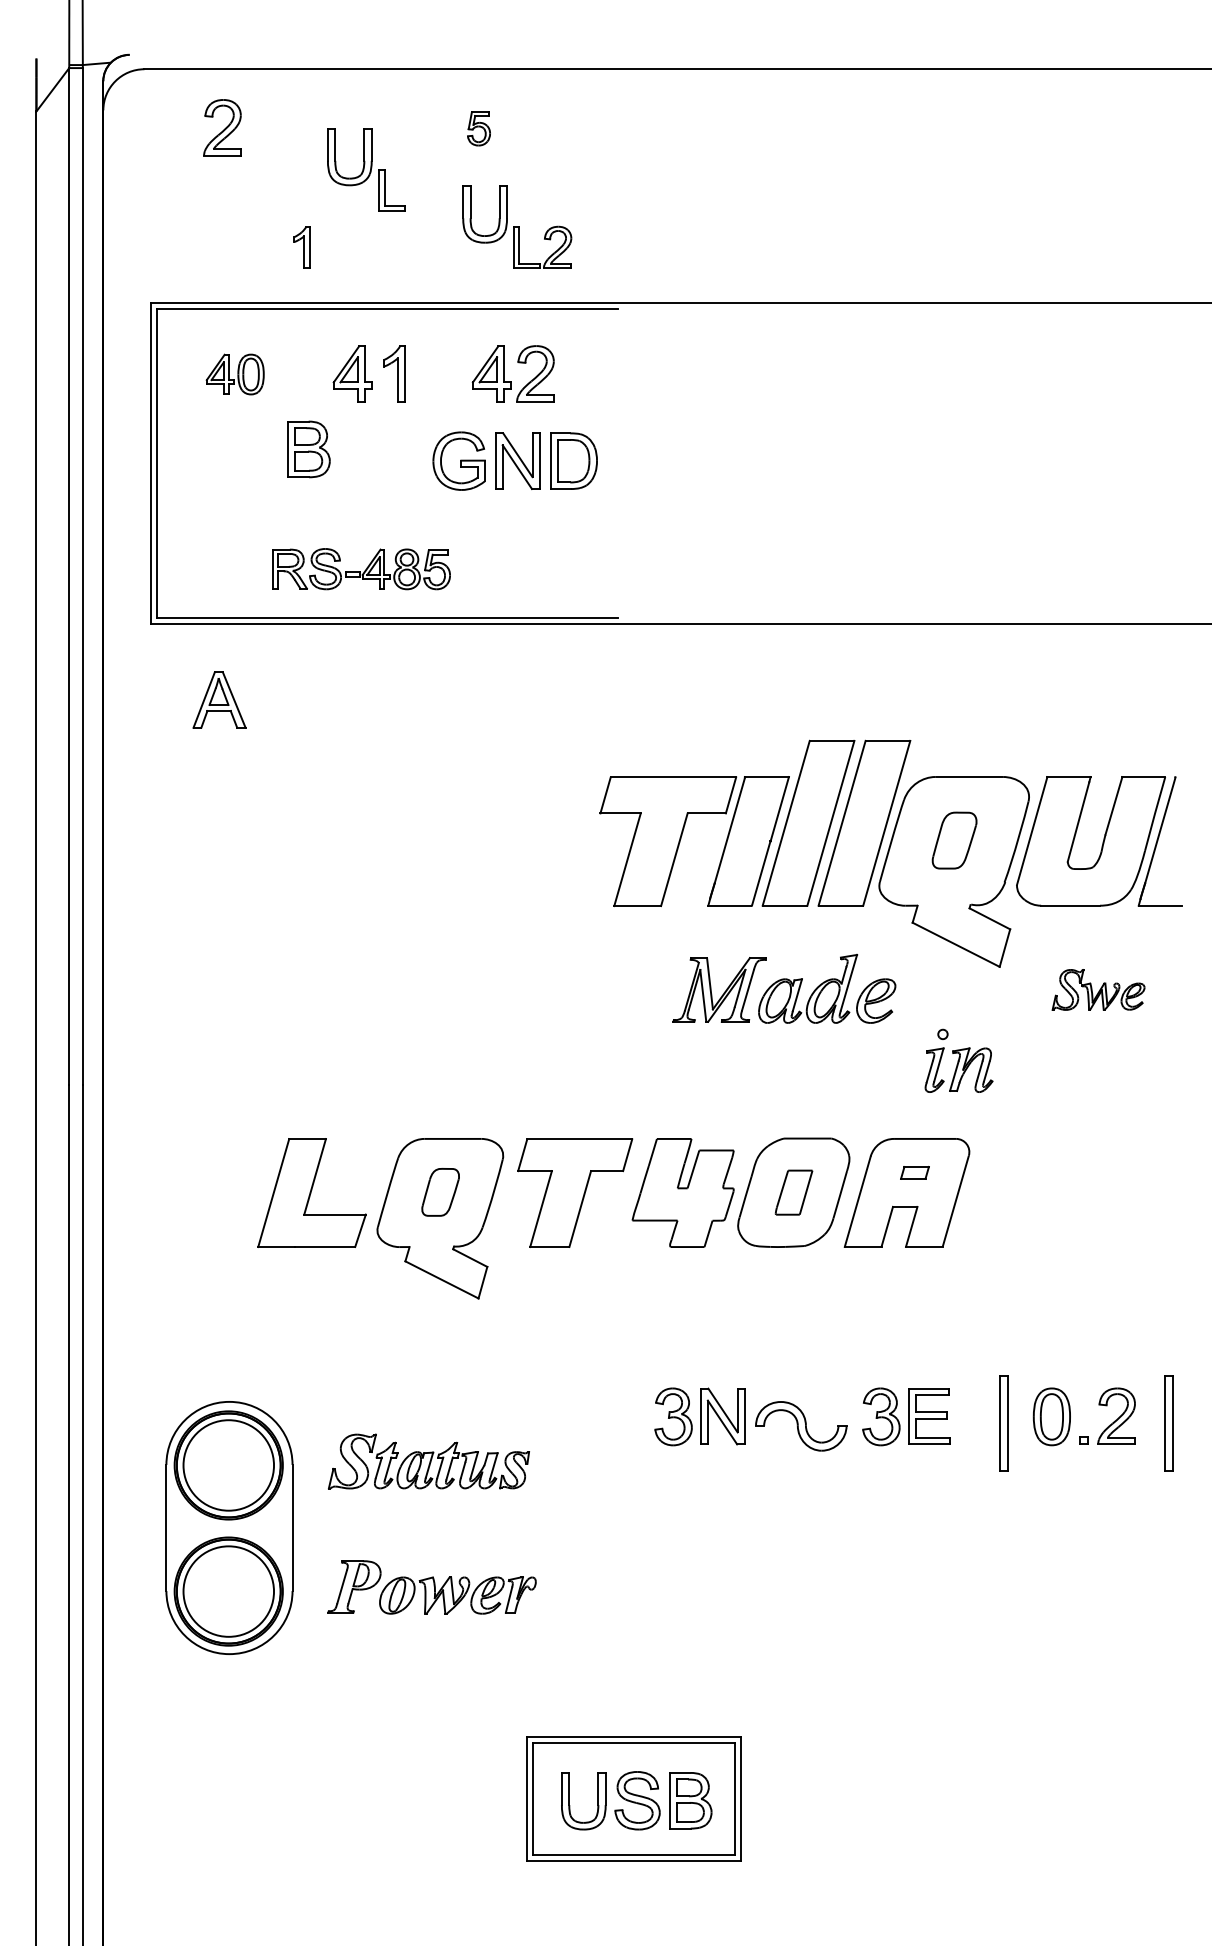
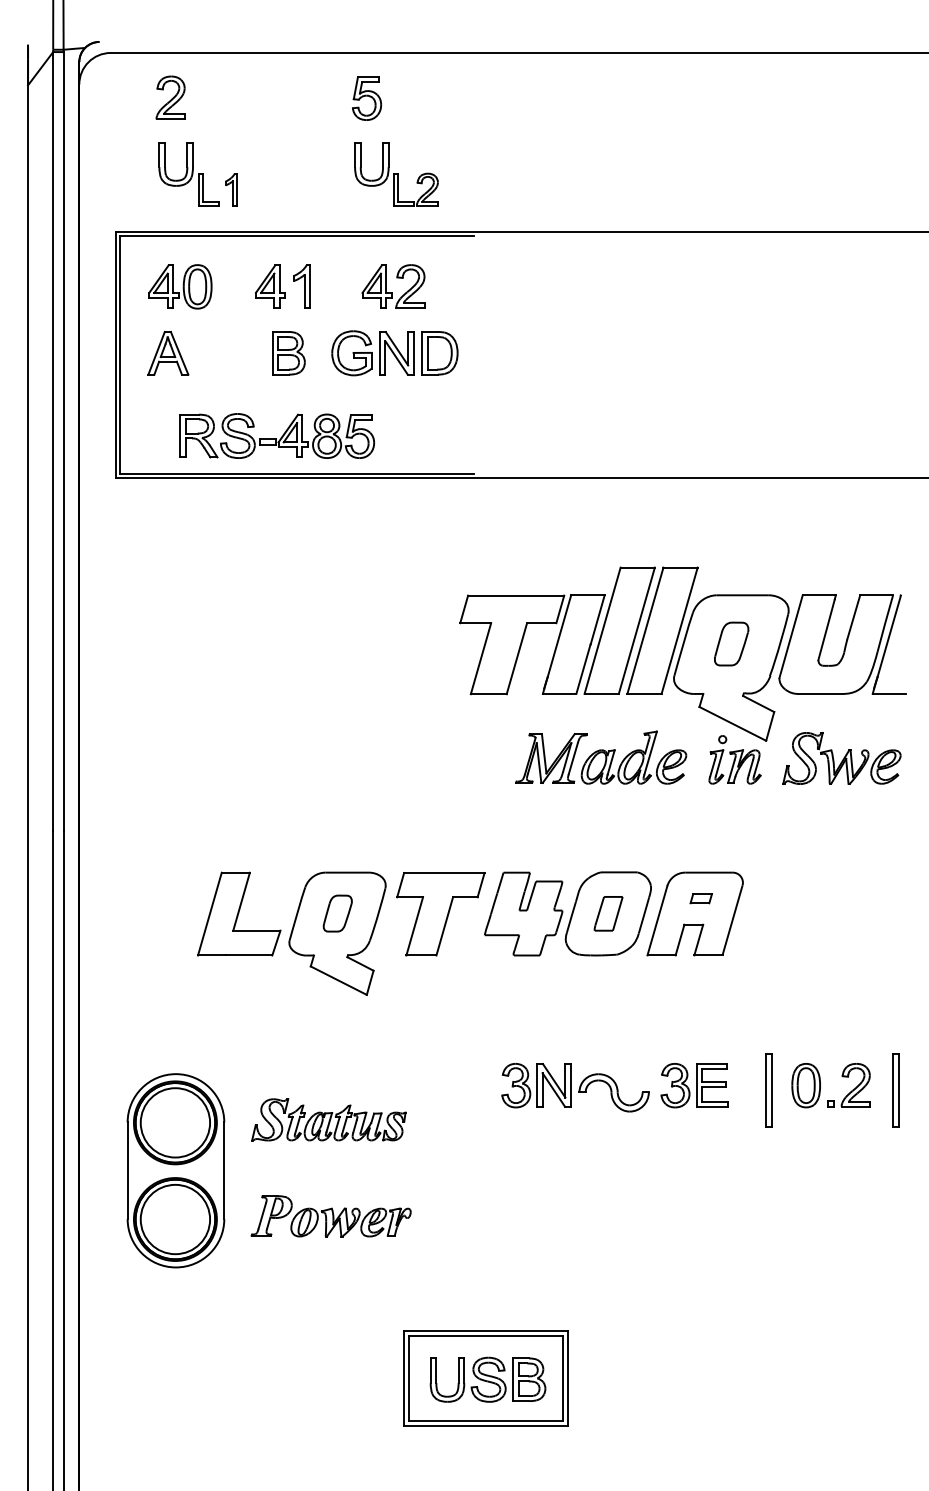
part: (479, 128) -> (367, 98), size x1.67
part: (365, 170) -> (188, 174), moved
part: (235, 374) -> (180, 286), size x1.43
part: (308, 449) -> (288, 353), moved
part: (360, 568) -> (276, 435), size x1.43
part: (219, 700) -> (168, 353), moved
part: (1097, 989) -> (841, 758), size x1.67
part: (958, 1060) -> (734, 759), moved

